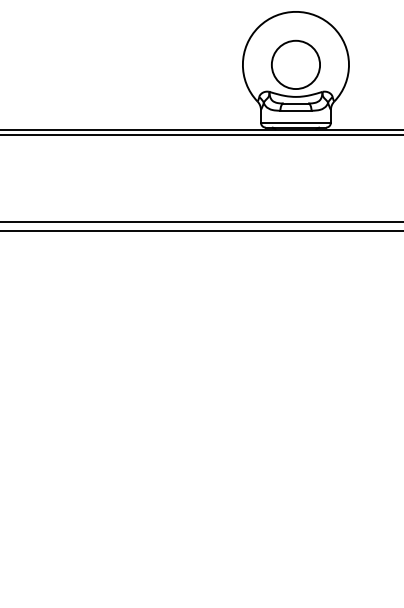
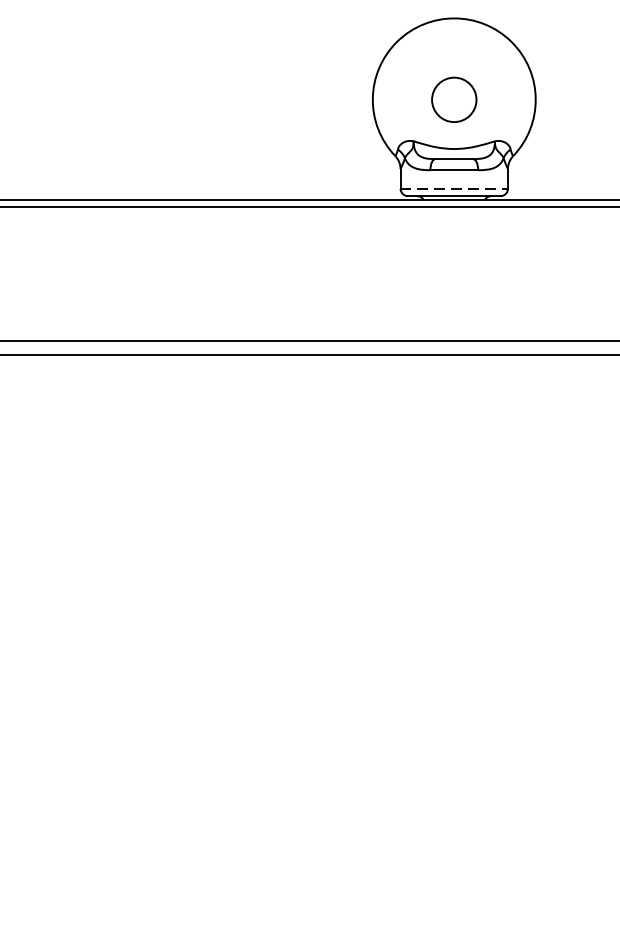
circle: (295, 64) -> (453, 99), size x0.6
line: (295, 122) -> (453, 188), solid -> dashed

